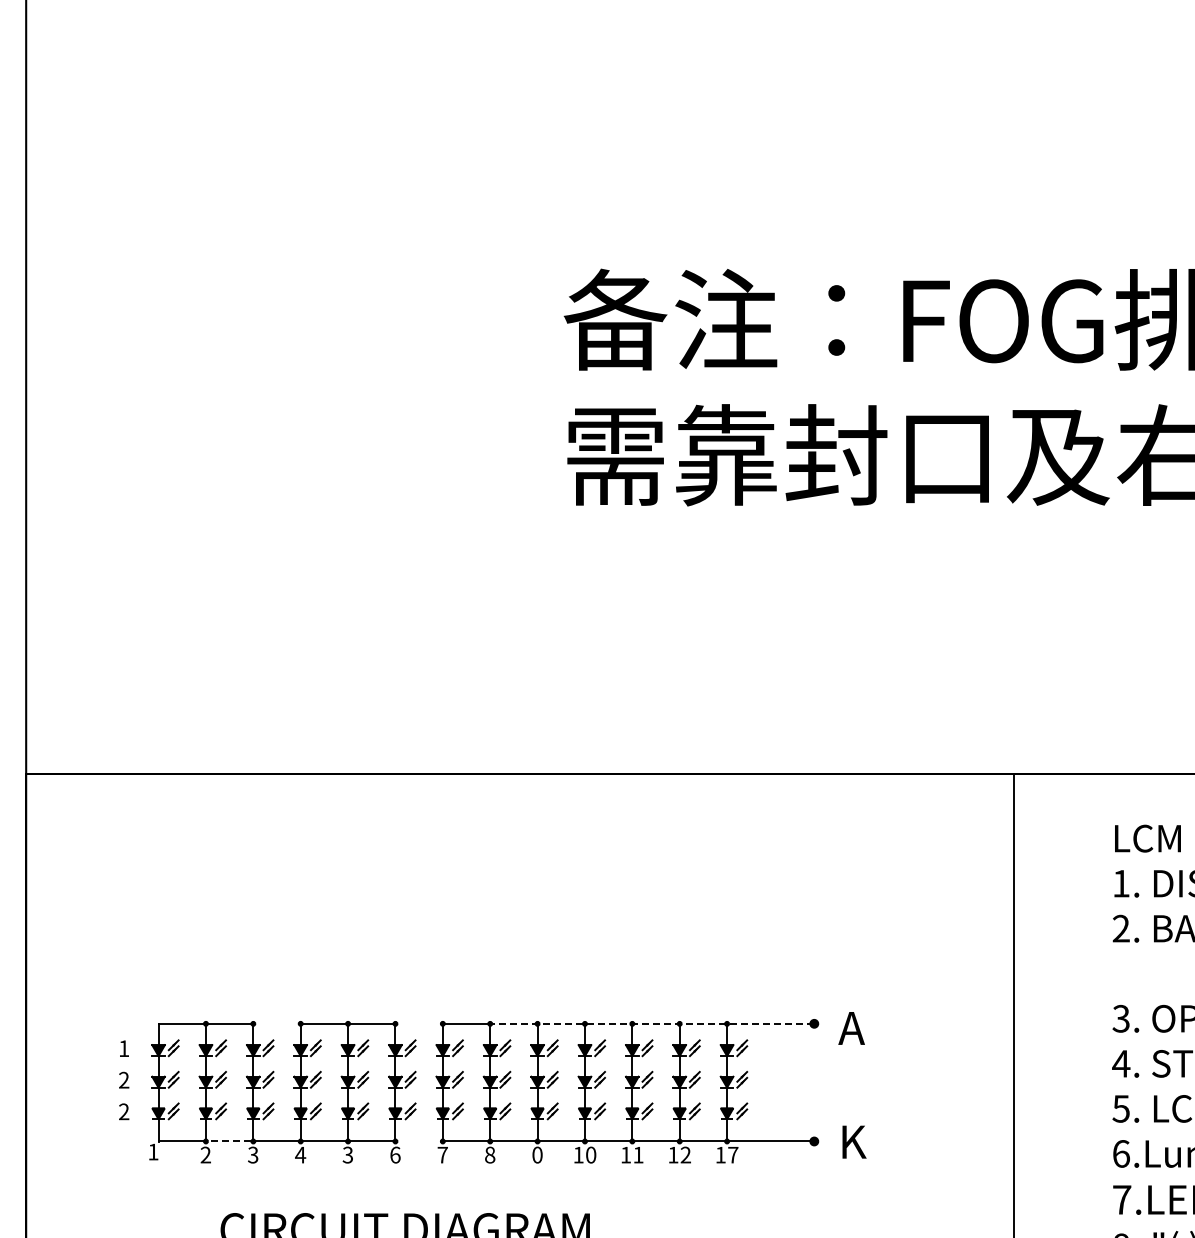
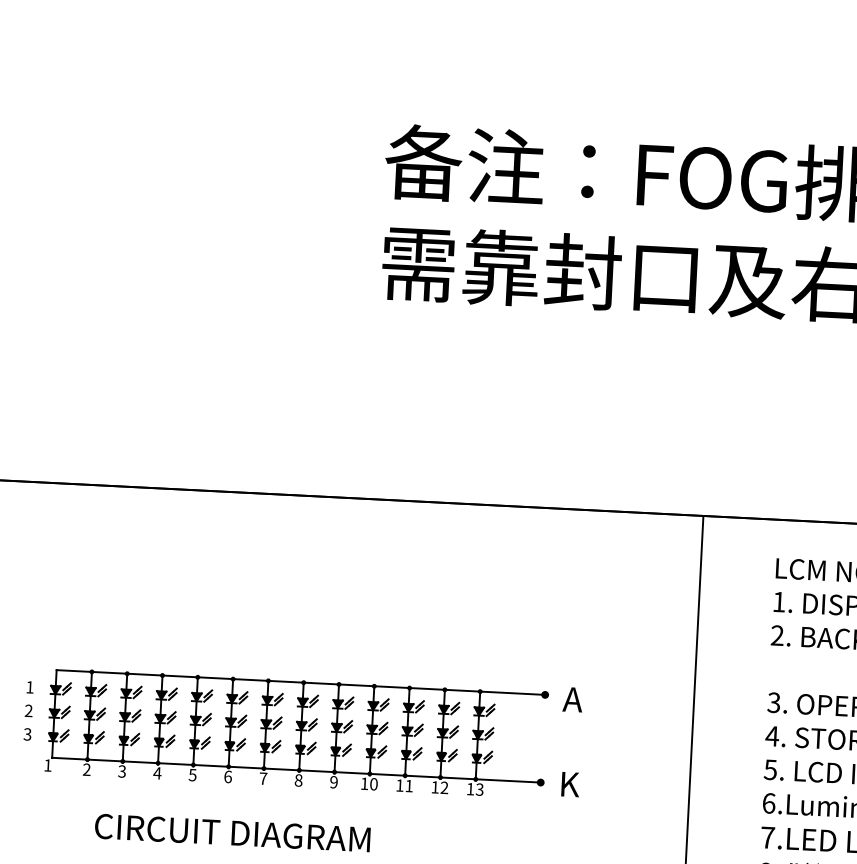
line: (276, 1023) -> (144, 674), added
line: (418, 1023) -> (250, 679), added
line: (652, 1023) -> (424, 688), dashed -> solid
text: (123, 1112) -> (27, 734), 2 -> 3
line: (229, 1141) -> (105, 760), dashed -> solid
line: (418, 1141) -> (245, 767), added
text: (348, 1154) -> (193, 774), 3 -> 5
text: (537, 1154) -> (334, 781), 0 -> 9
text: (733, 1154) -> (480, 789), 17 -> 13

